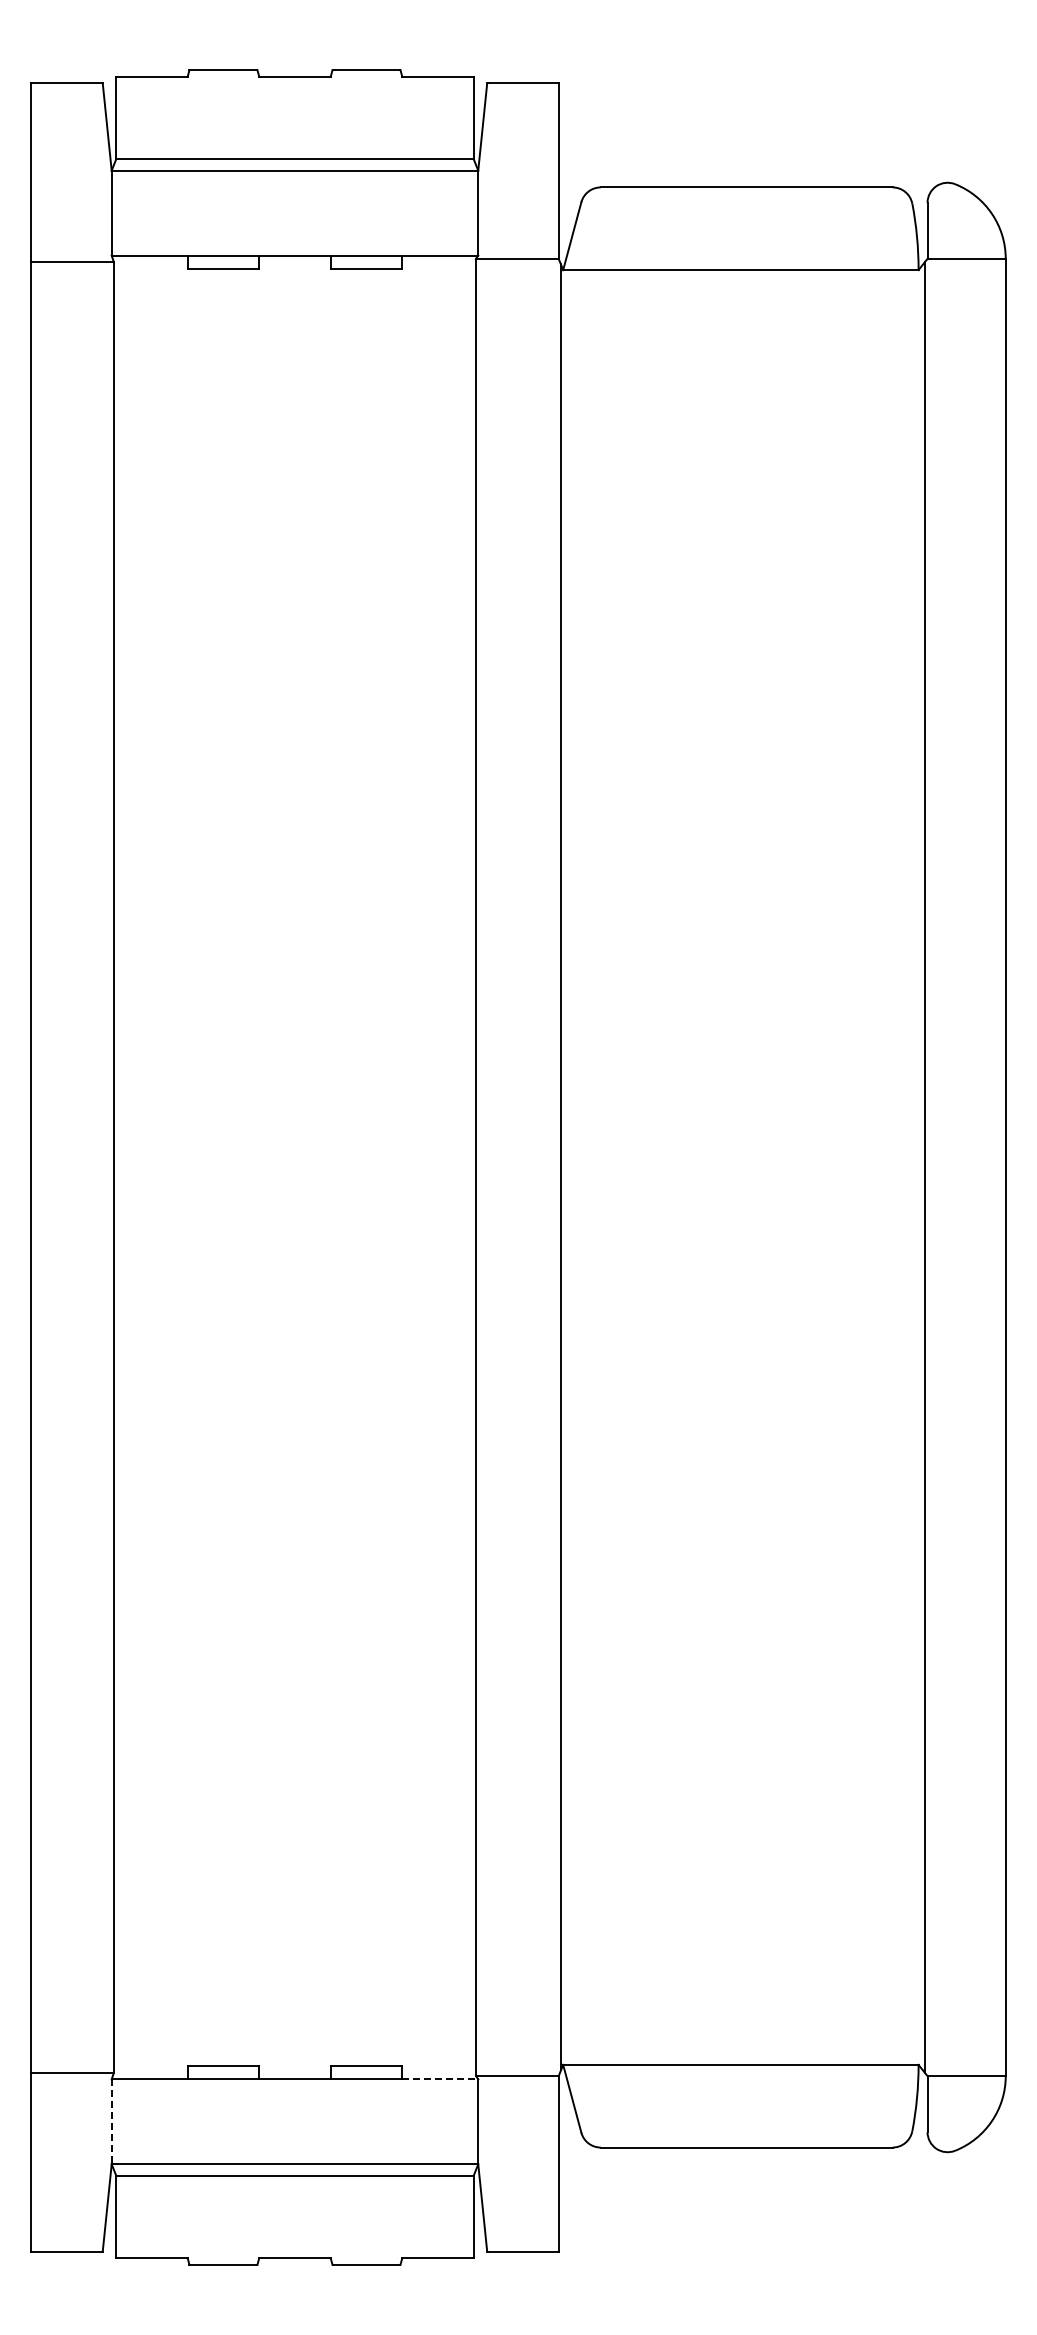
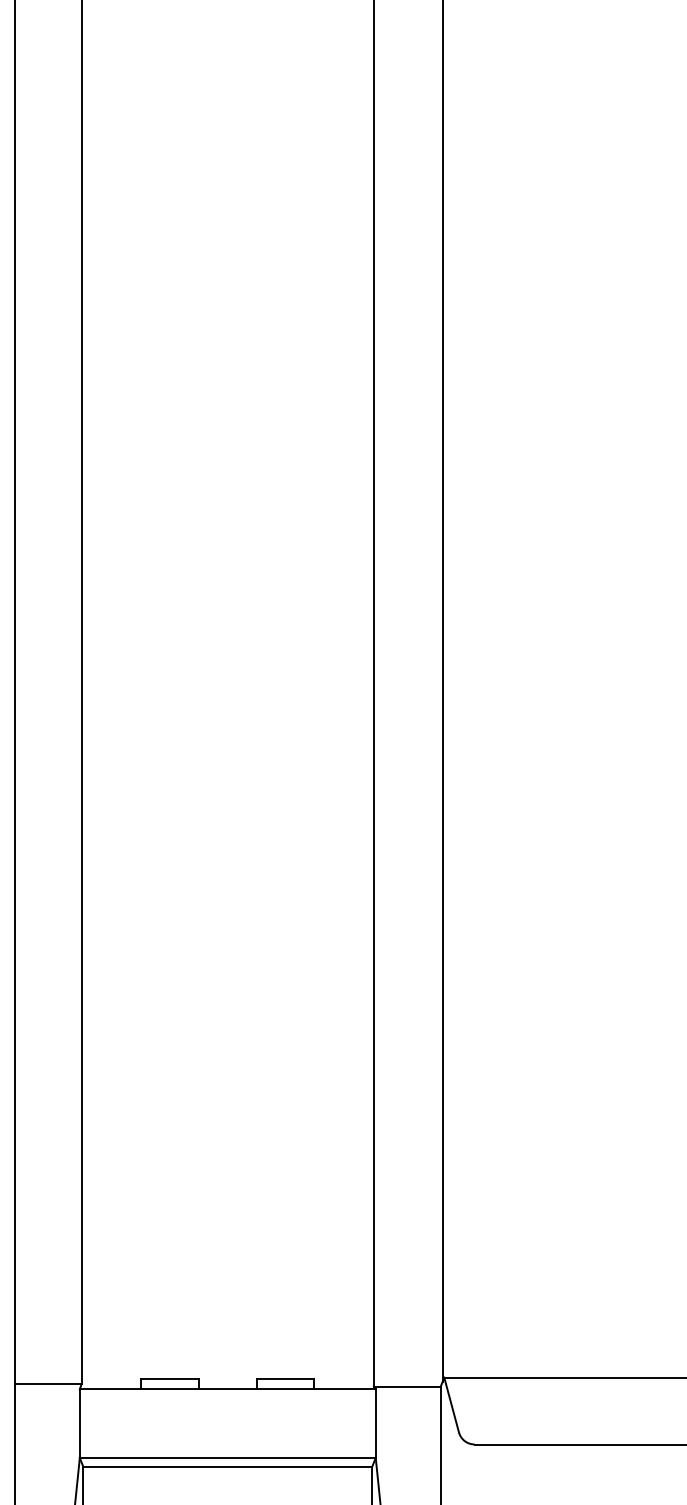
line: (440, 2079) -> (345, 1389), dashed -> solid
line: (111, 2122) -> (79, 1424), dashed -> solid

